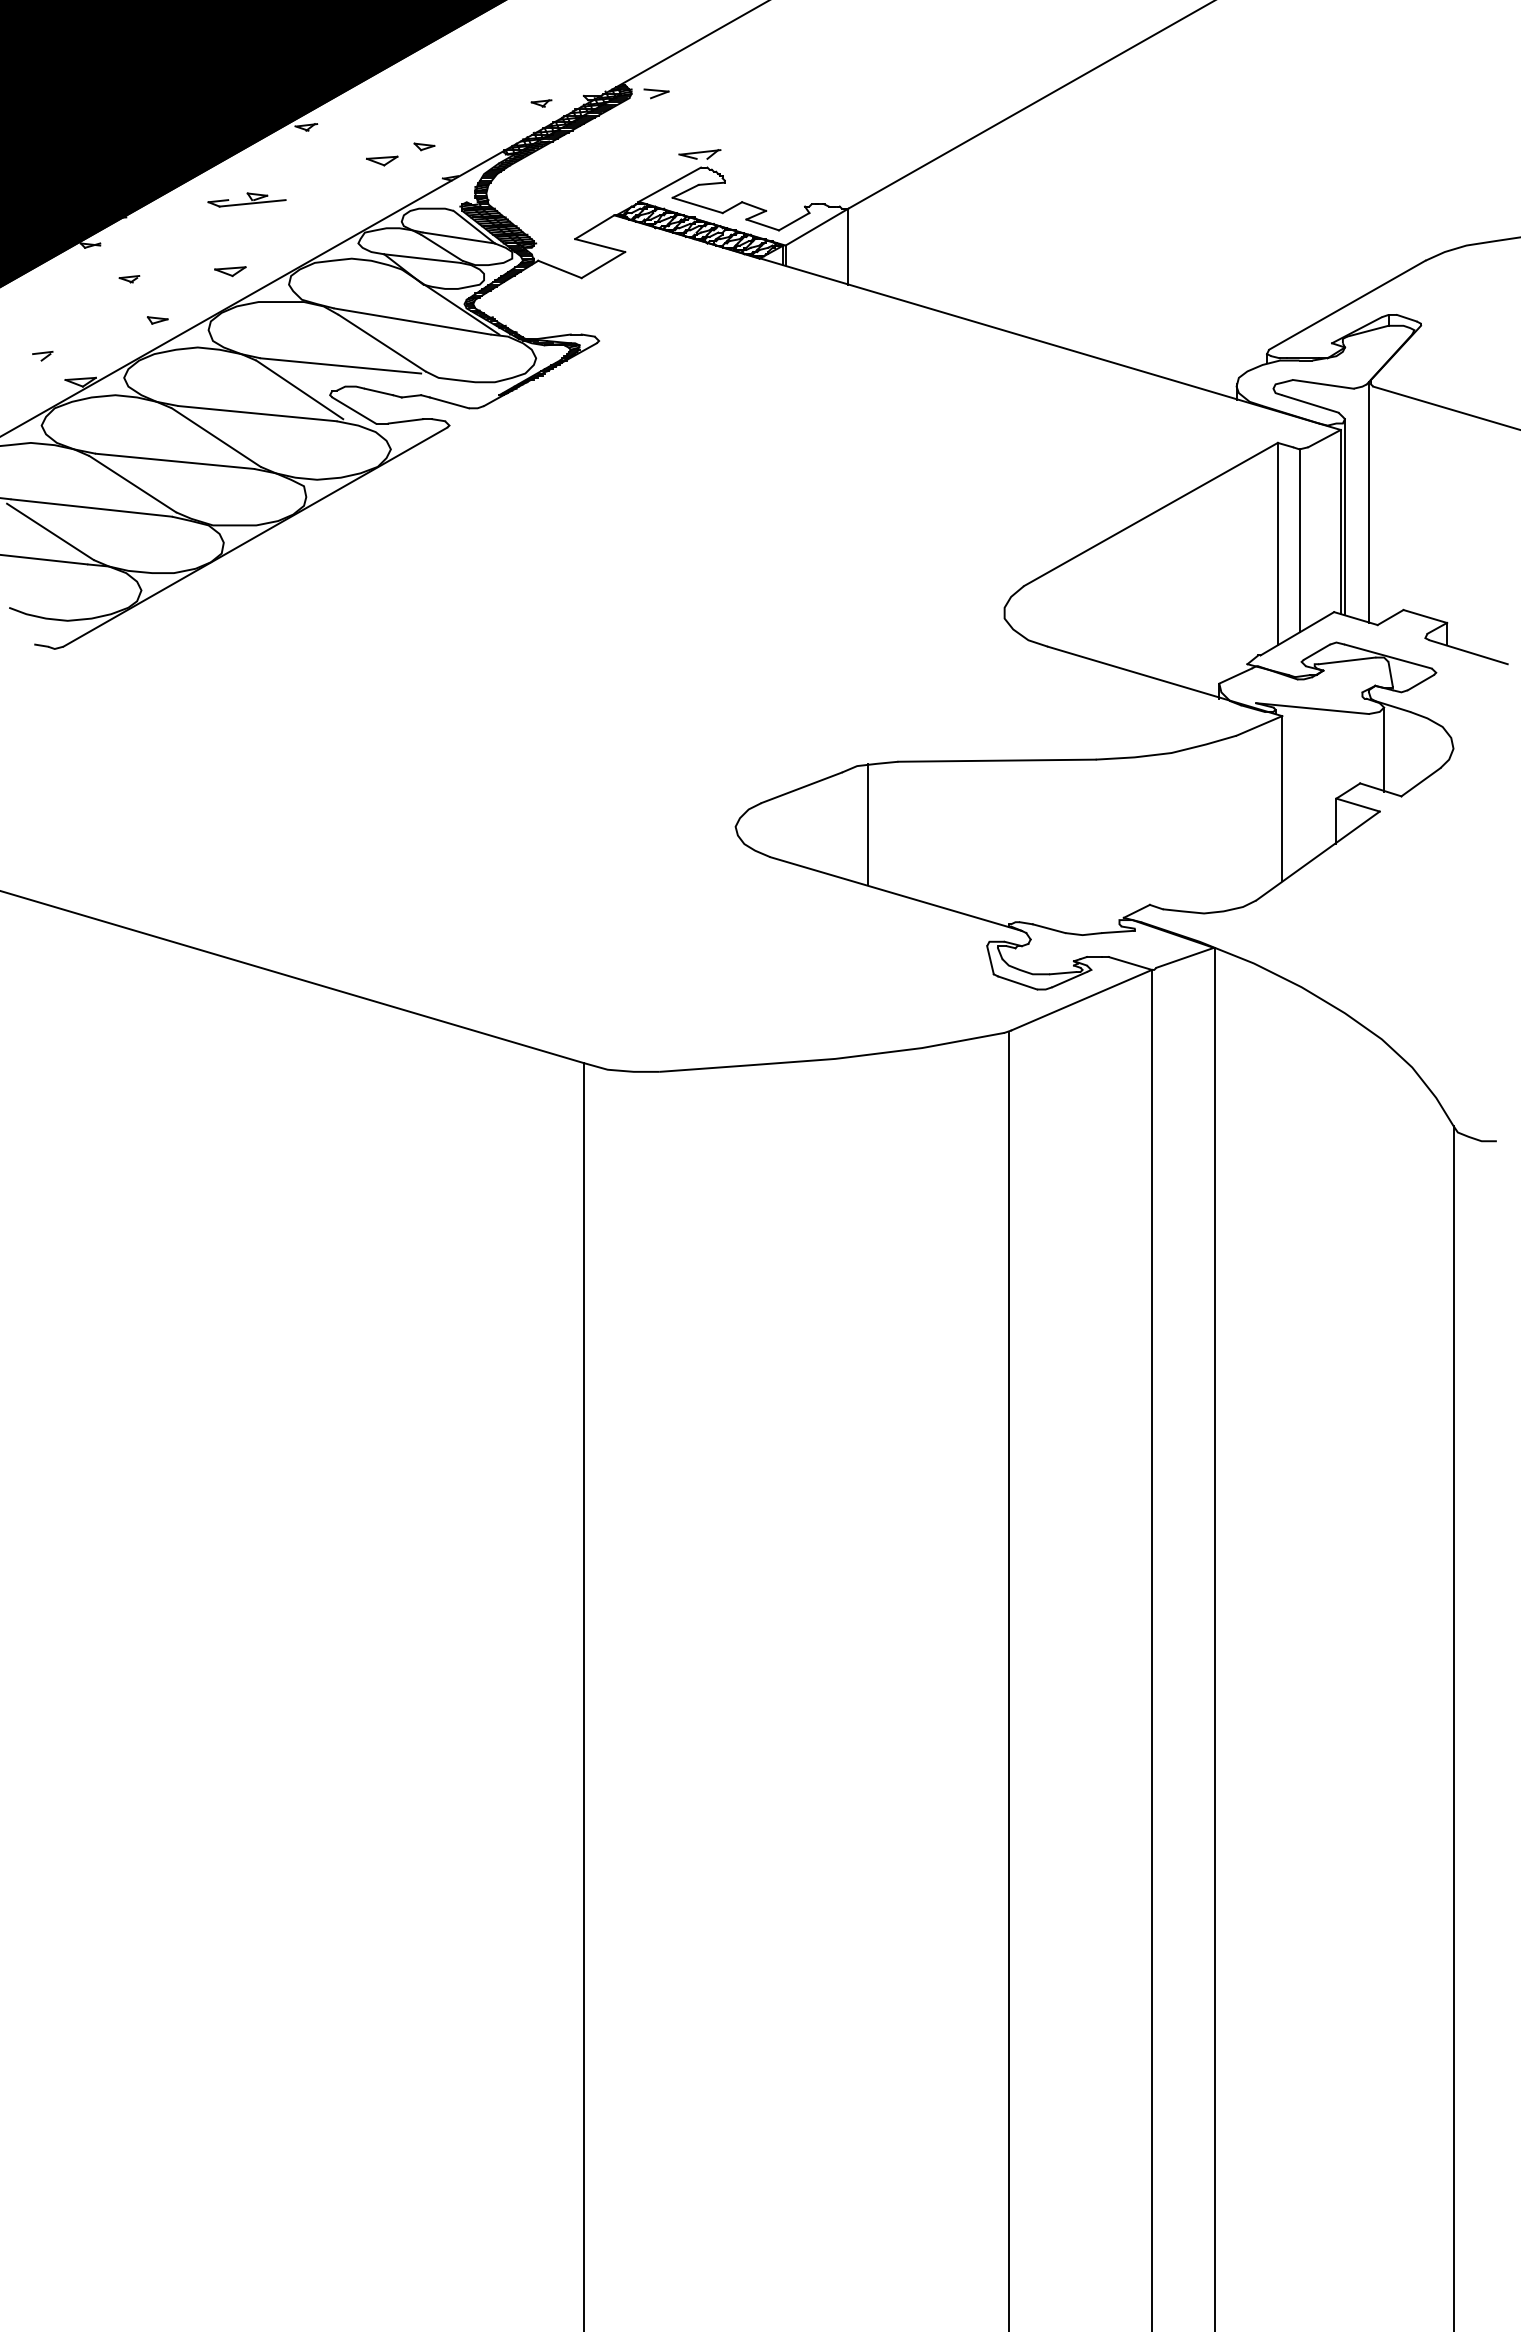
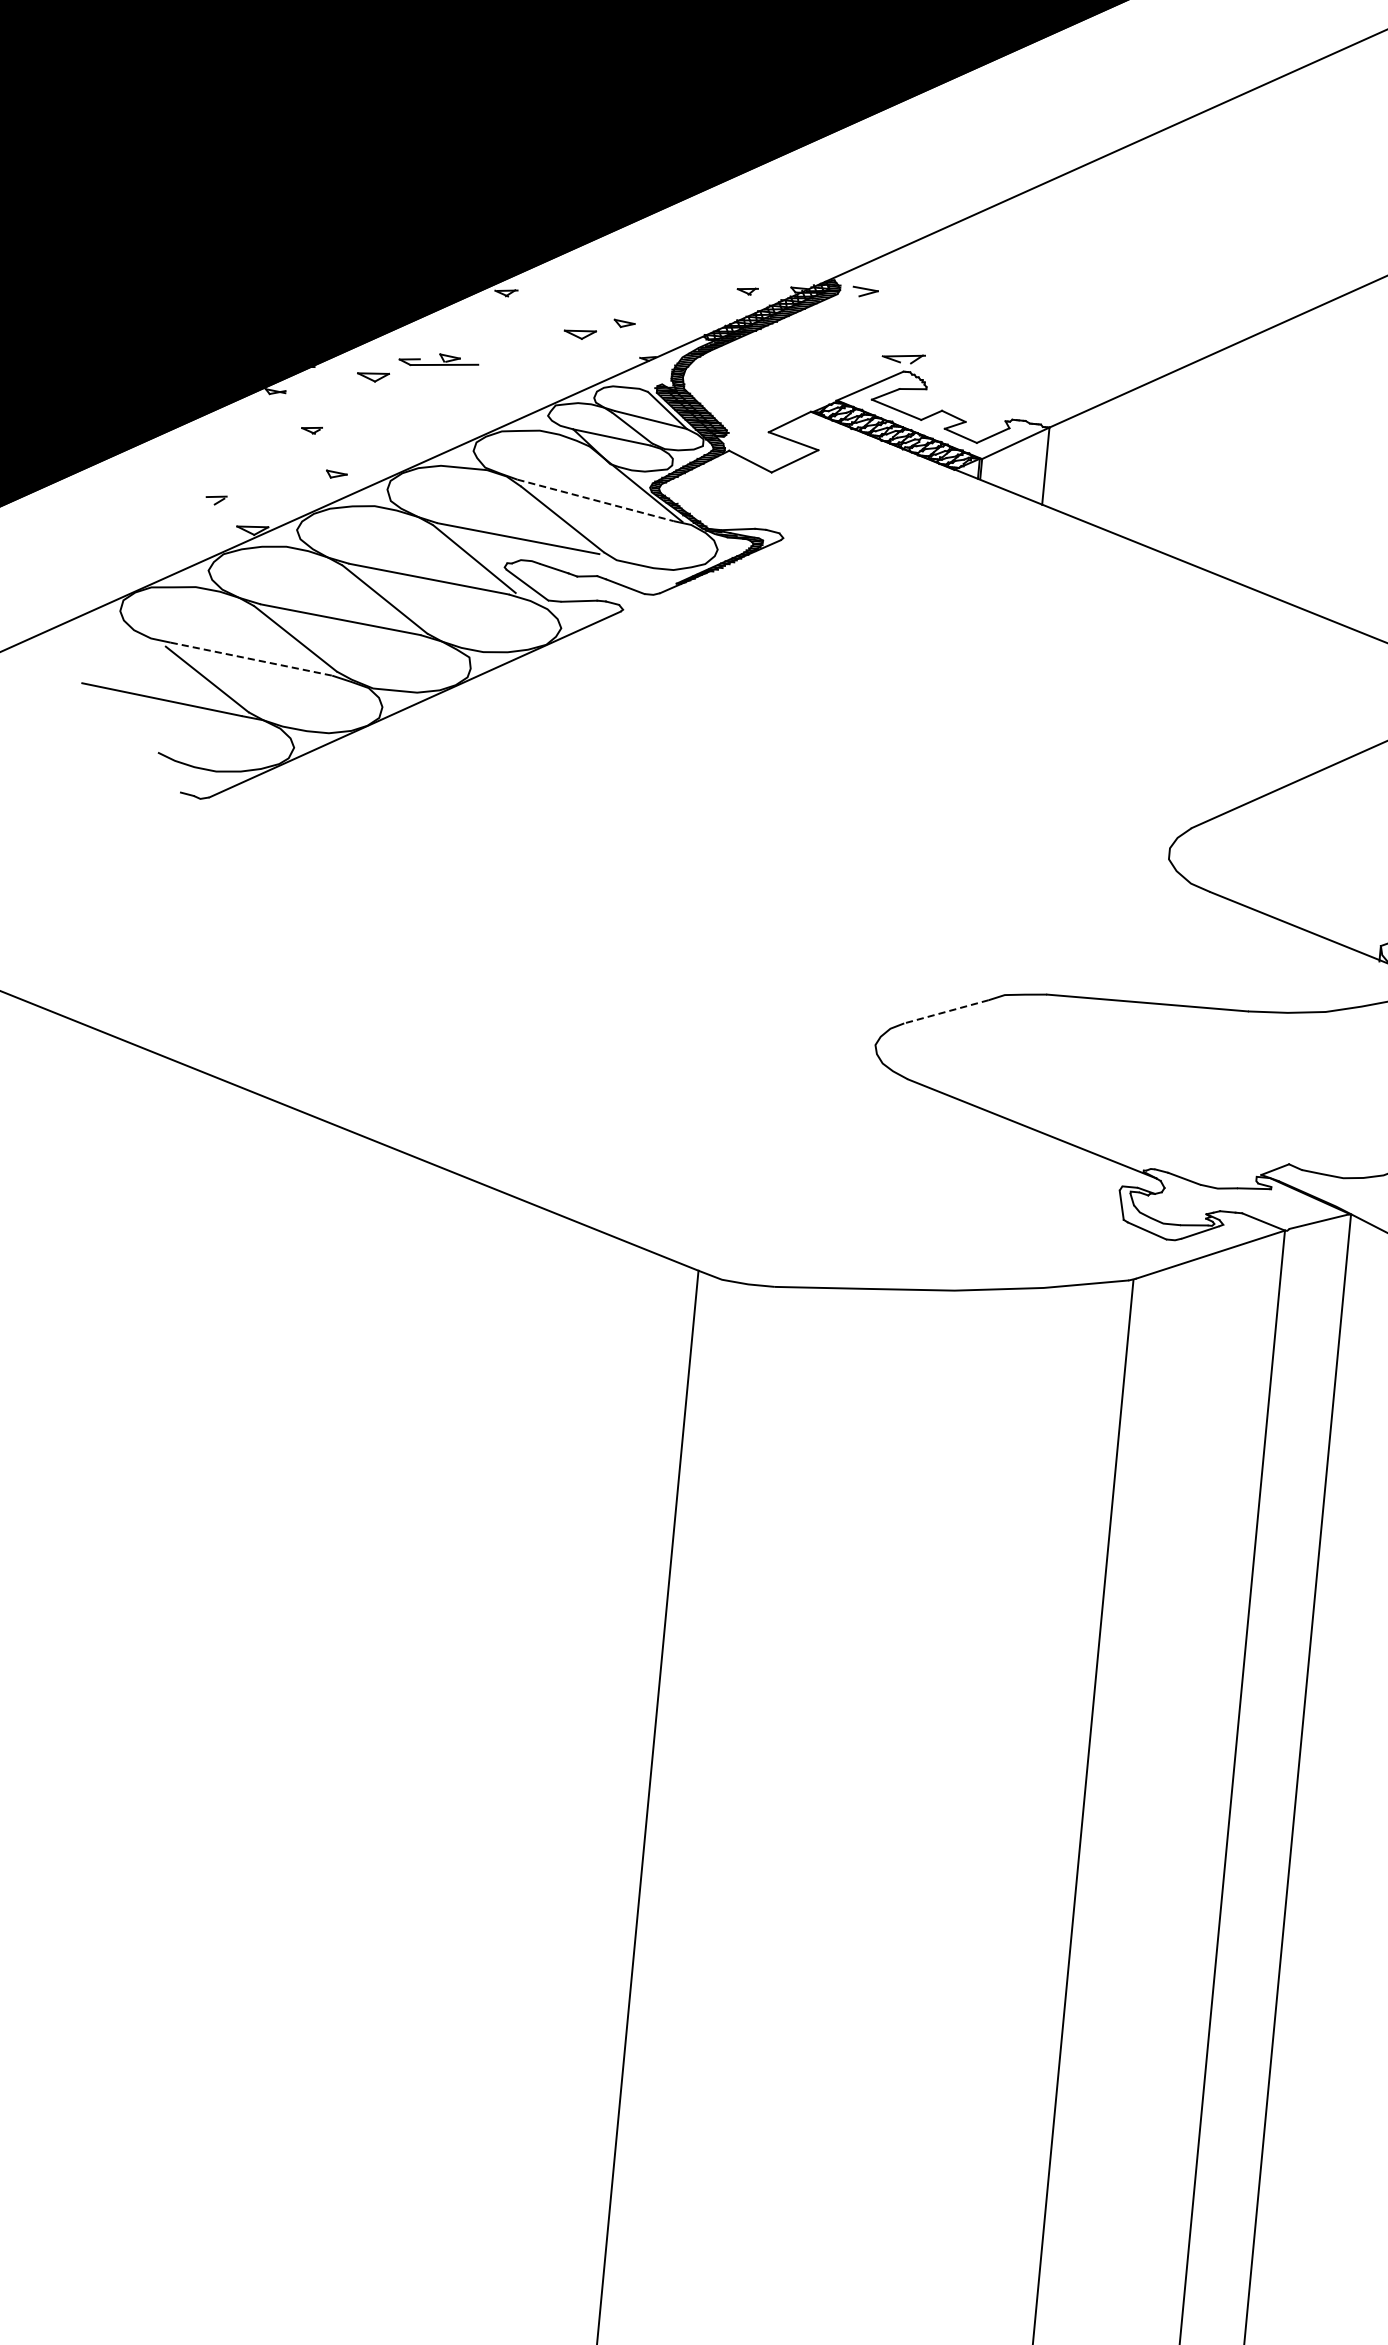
part: (230, 271) -> (373, 376), moved
line: (413, 321) -> (596, 500), solid -> dashed
line: (91, 508) -> (251, 659), solid -> dashed
line: (801, 787) -> (946, 1011), solid -> dashed
line: (867, 824) -> (1009, 1055), removed

